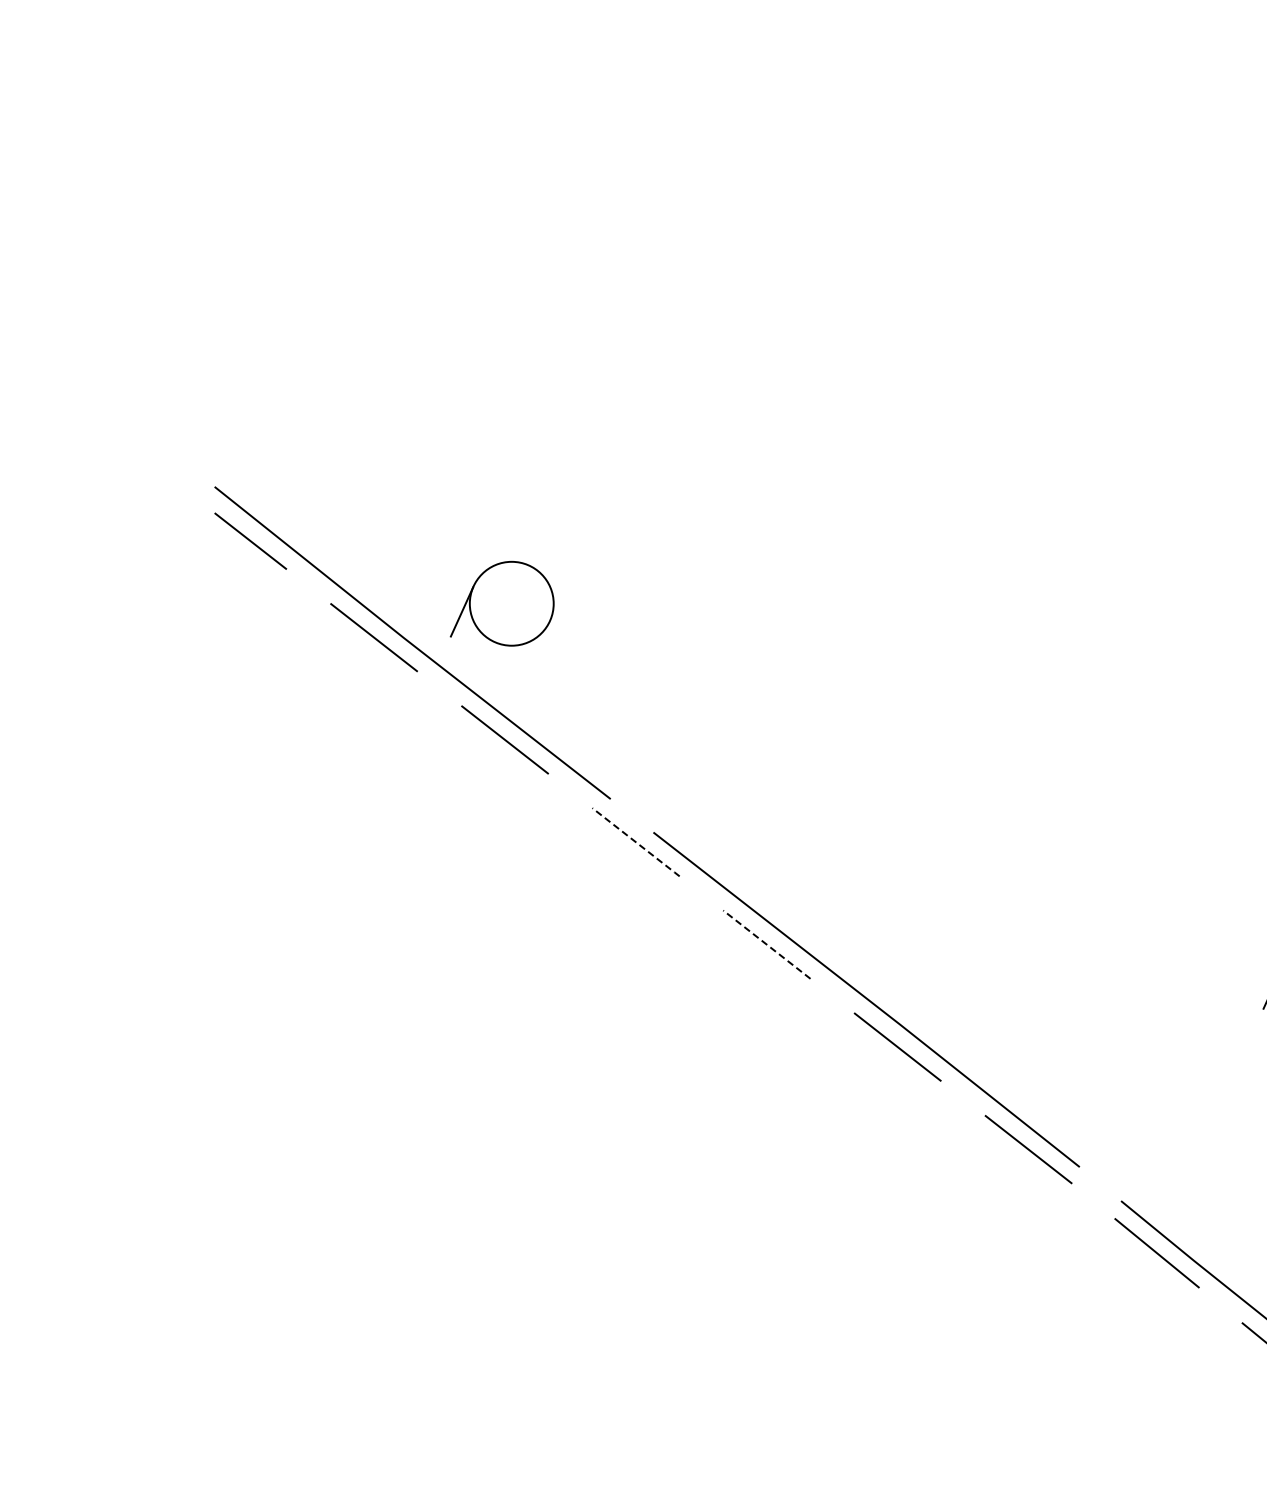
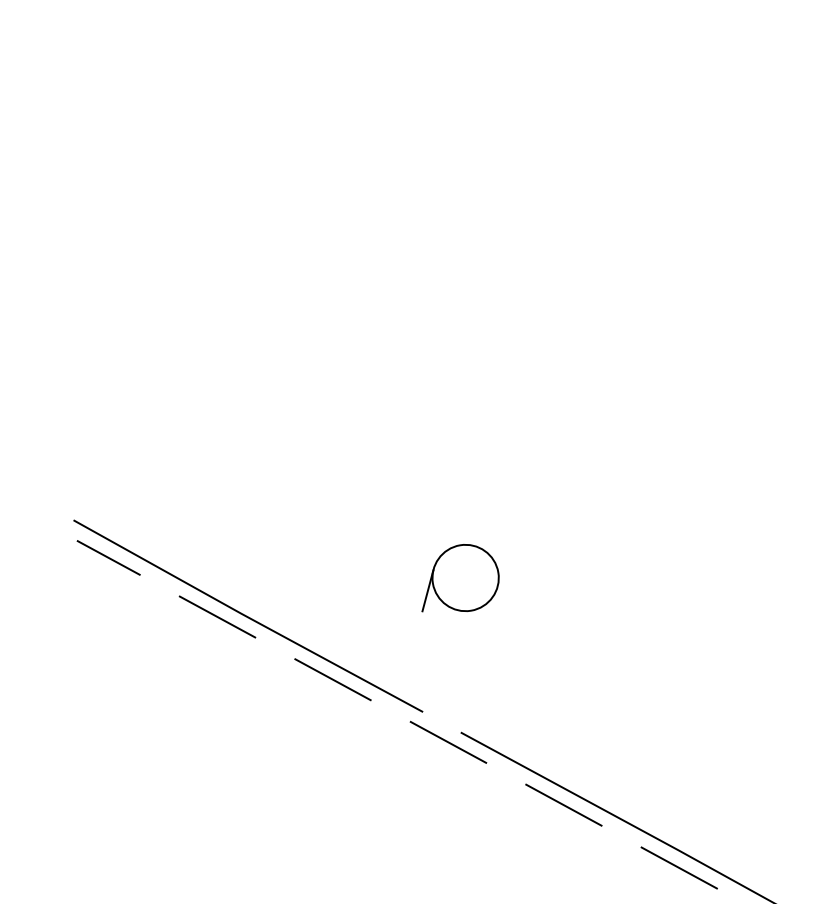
part: (501, 603) -> (457, 579), moved
line: (636, 842) -> (448, 742), dashed -> solid
line: (766, 944) -> (563, 805), dashed -> solid

